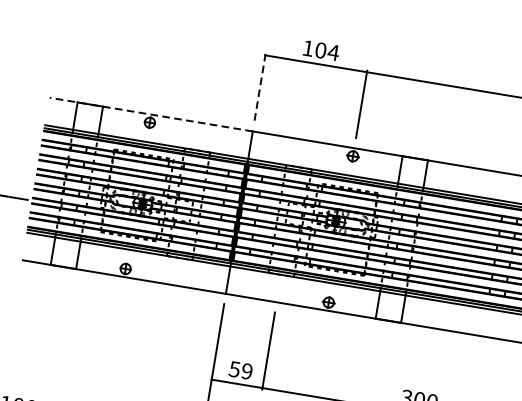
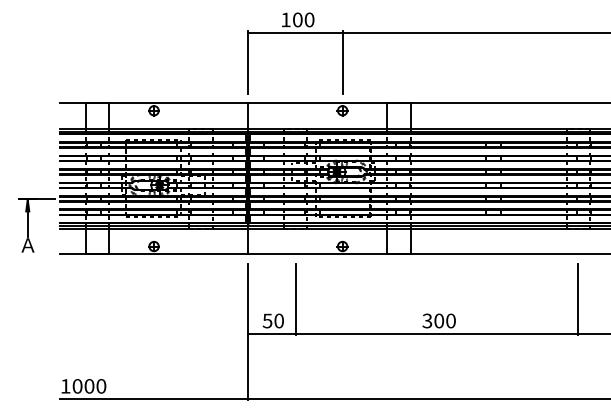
text: (333, 52) -> (309, 19), 104 -> 100
line: (260, 88) -> (248, 63), dashed -> solid
line: (150, 114) -> (153, 103), dashed -> solid
text: (246, 370) -> (278, 320), 59 -> 50

